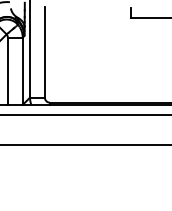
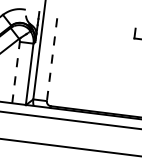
line: (44, 52) -> (51, 59), solid -> dashed
line: (7, 71) -> (15, 72), solid -> dashed

